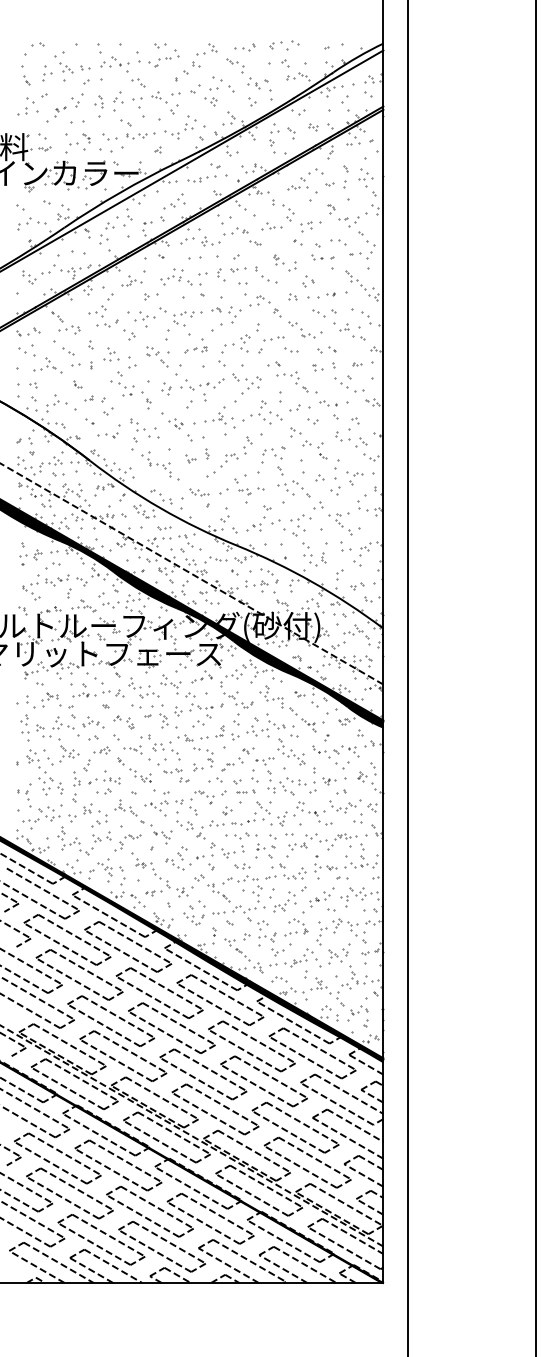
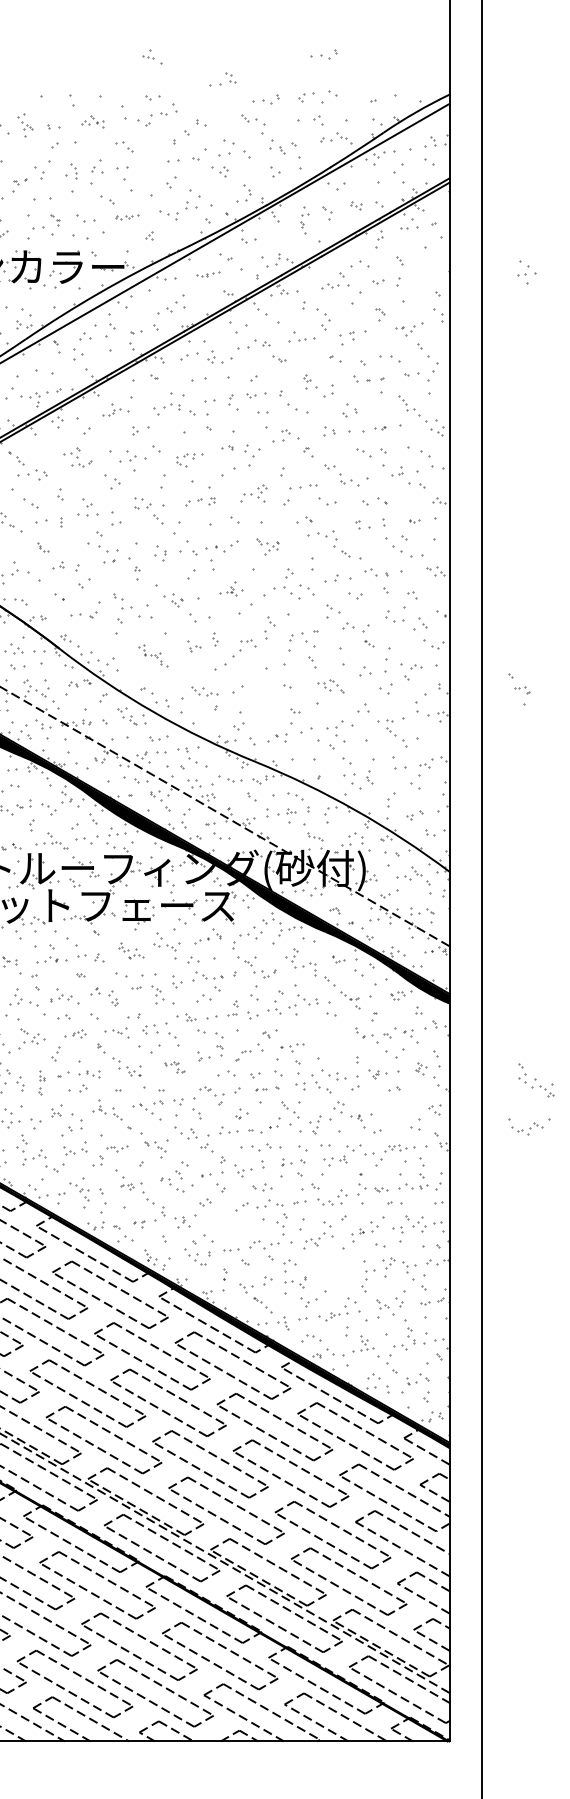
part: (288, 13) -> (323, 54), added
part: (206, 49) -> (222, 79), moved
part: (114, 64) -> (92, 122), size x0.6
part: (63, 66) -> (24, 125), size x0.6
part: (159, 97) -> (152, 57), moved
part: (140, 135) -> (126, 216), size x0.6
part: (274, 138) -> (304, 220), size x0.7
part: (365, 177) -> (526, 272), moved
part: (201, 178) -> (207, 273), size x0.6
part: (352, 219) -> (408, 328), size x0.7
part: (103, 316) -> (77, 457), size x0.7
part: (187, 318) -> (189, 459), size x0.7
part: (235, 343) -> (253, 493), size x0.7
part: (246, 383) -> (267, 546), size x0.6
part: (218, 415) -> (230, 588), size x0.6
part: (160, 465) -> (153, 655), size x0.6
part: (293, 488) -> (330, 685), size x0.6
part: (242, 490) -> (518, 688), moved
part: (143, 687) -> (130, 950), size x0.6
part: (291, 751) -> (536, 1080), moved
part: (176, 775) -> (174, 1067), size x0.6
part: (76, 786) -> (41, 1081), size x0.6
part: (345, 806) -> (529, 1126), moved
part: (218, 892) -> (230, 1222), removed
part: (296, 927) -> (334, 1269), removed

